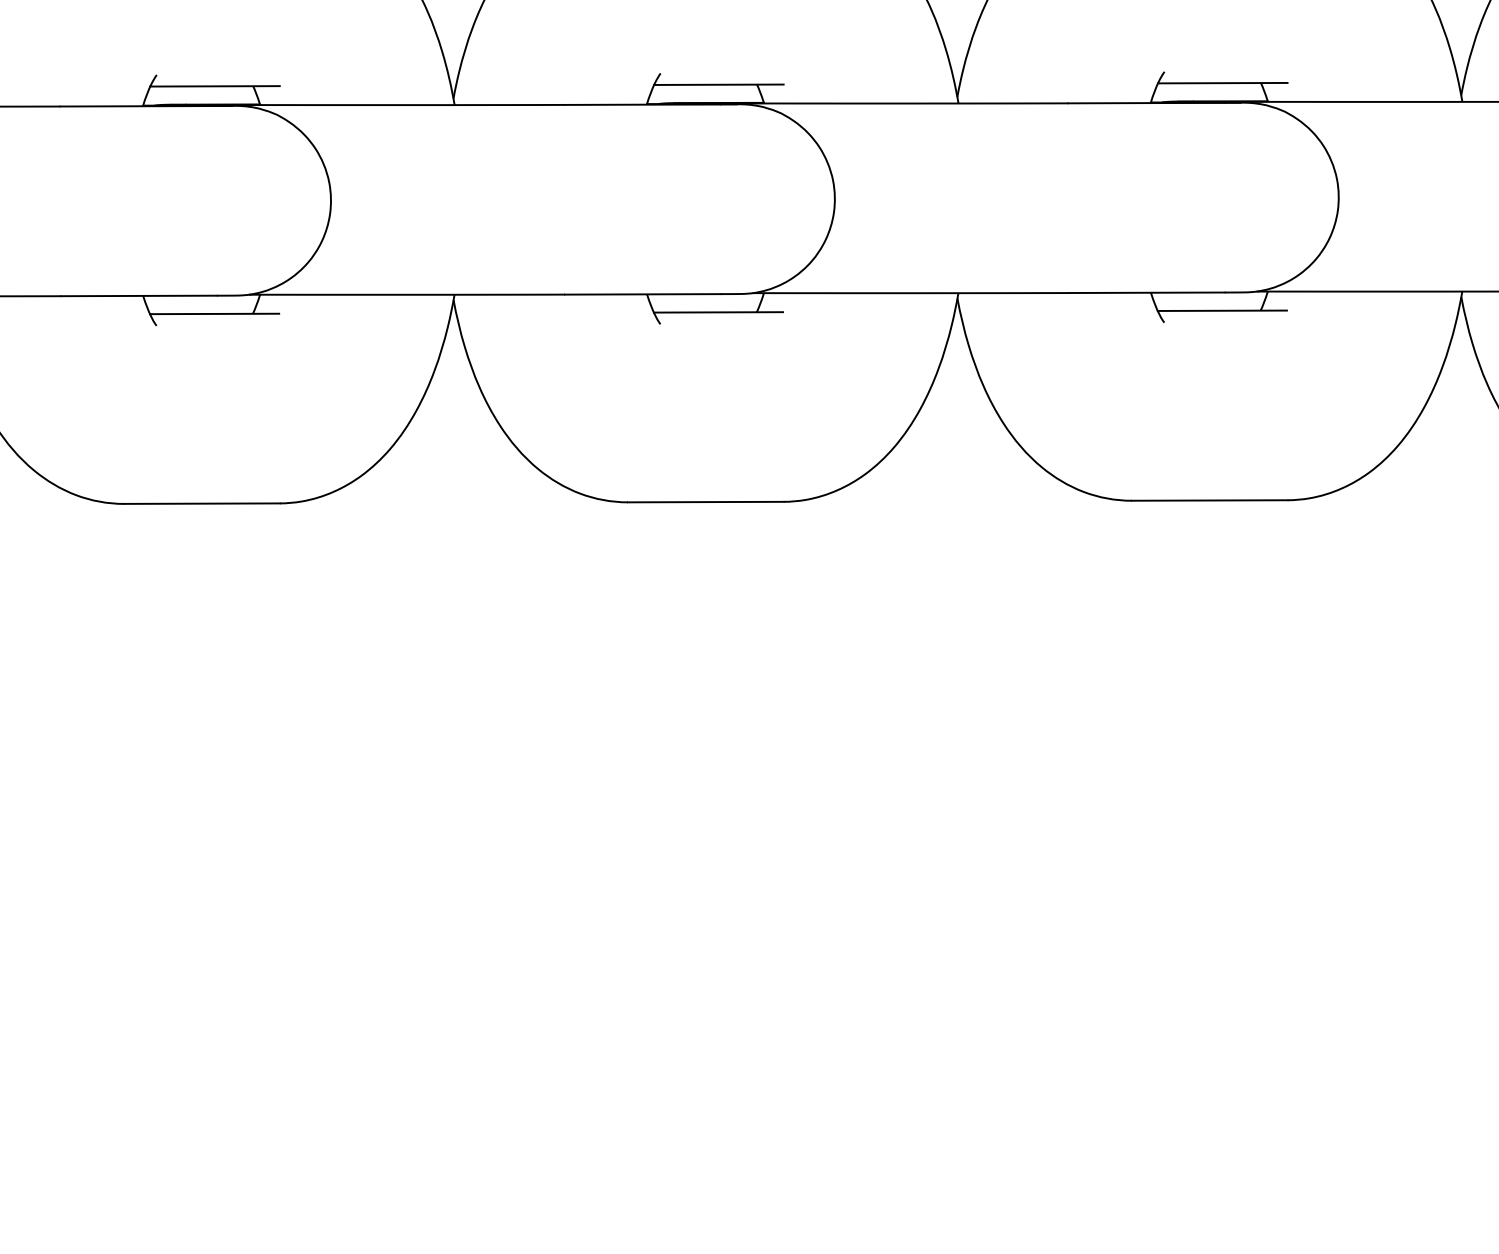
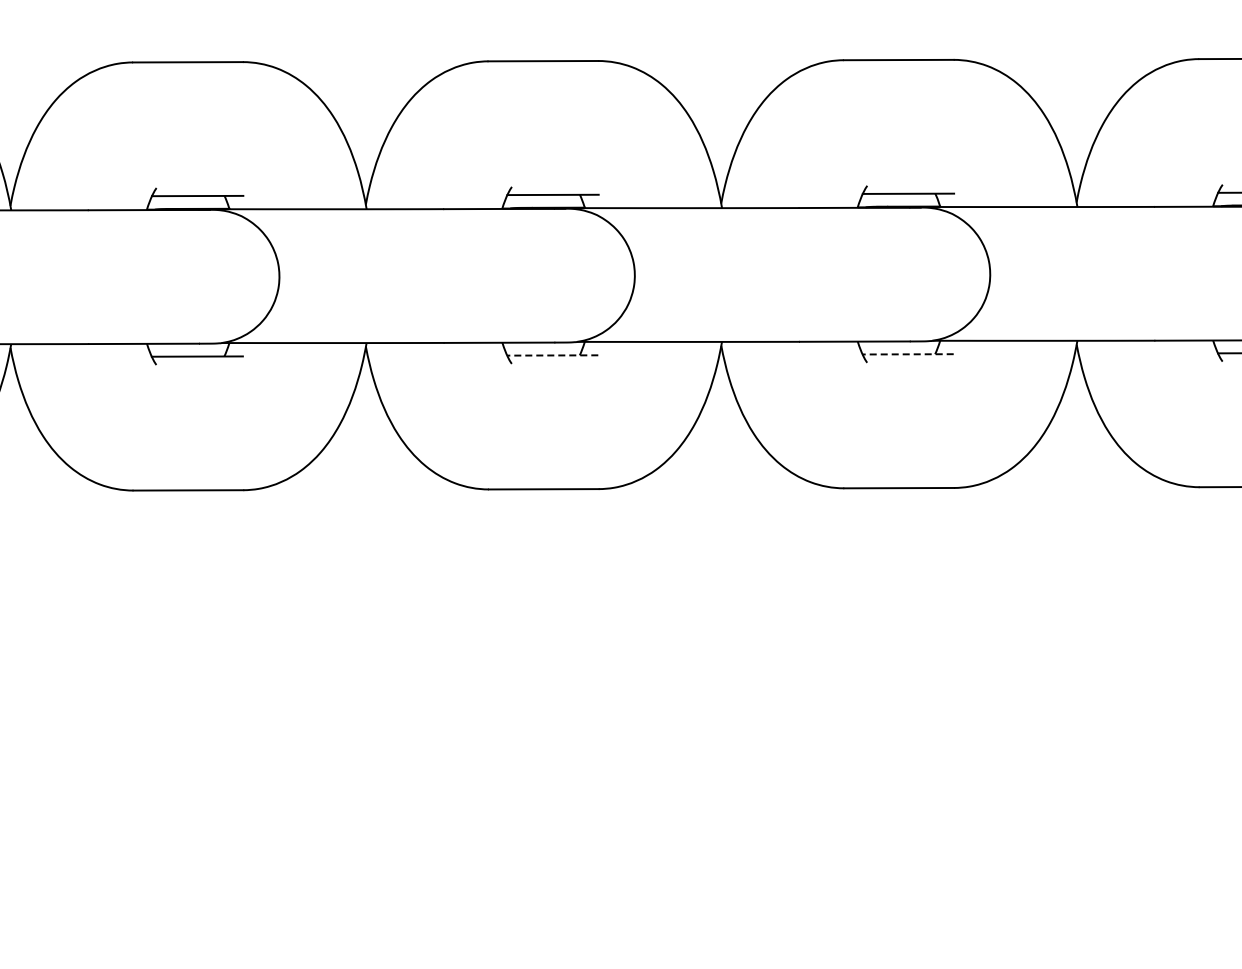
line: (1222, 311) -> (908, 354), solid -> dashed
line: (718, 312) -> (552, 355), solid -> dashed

